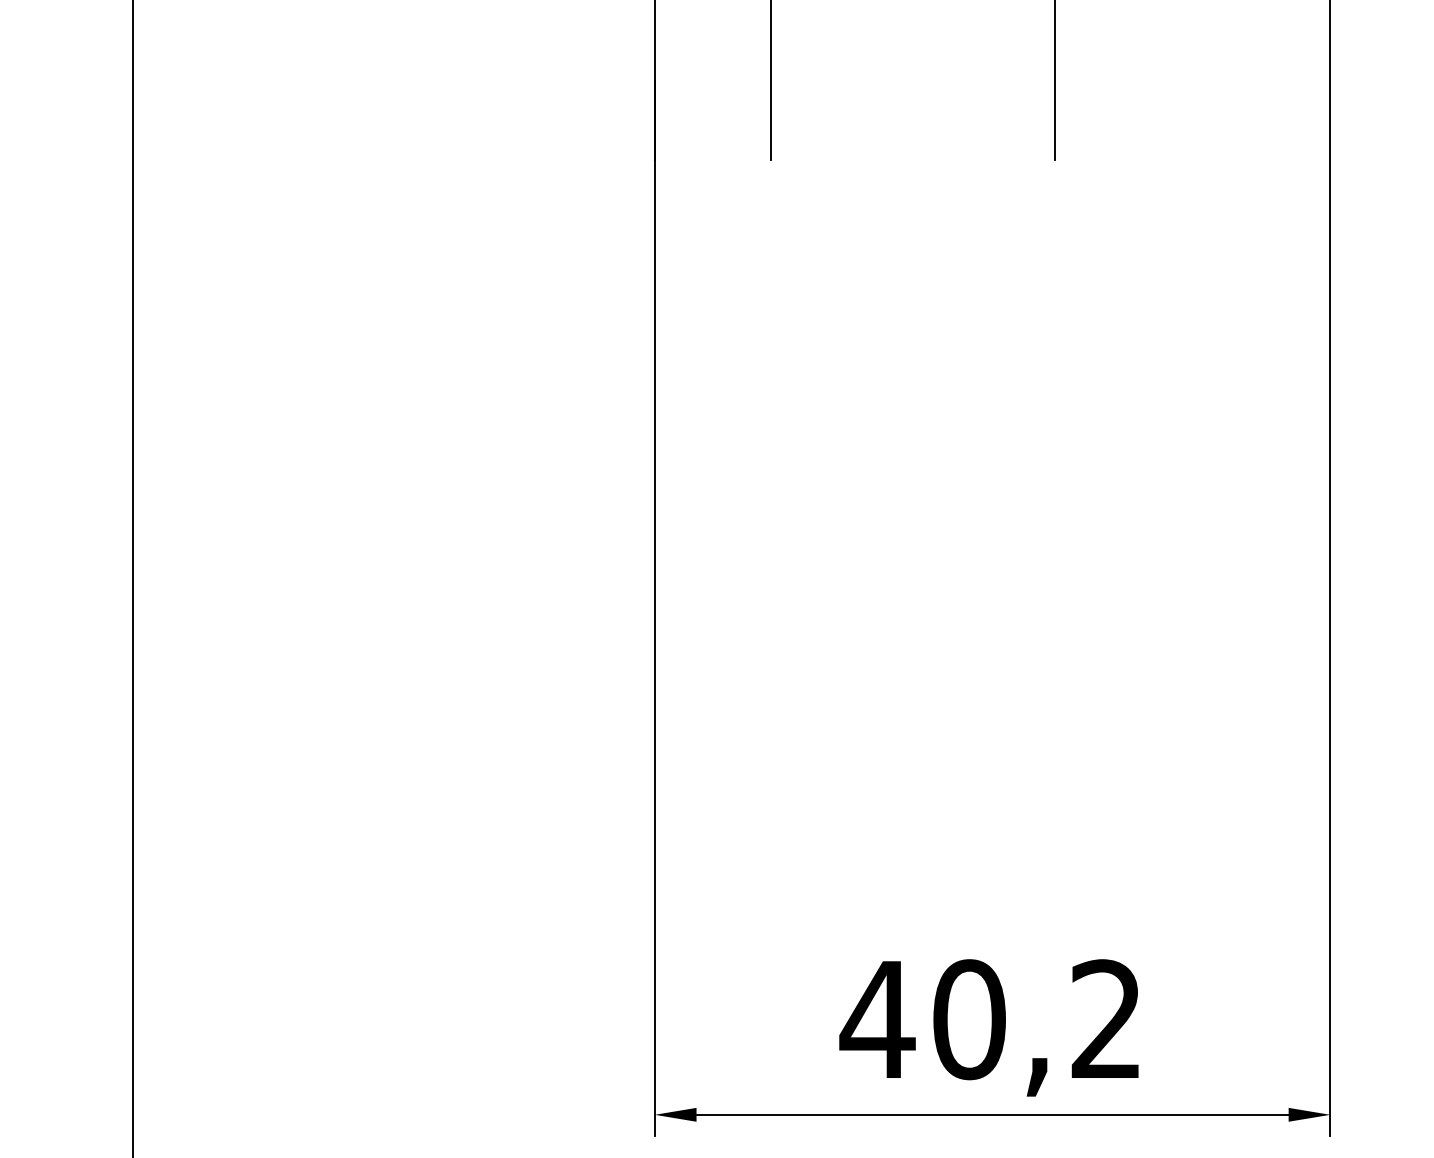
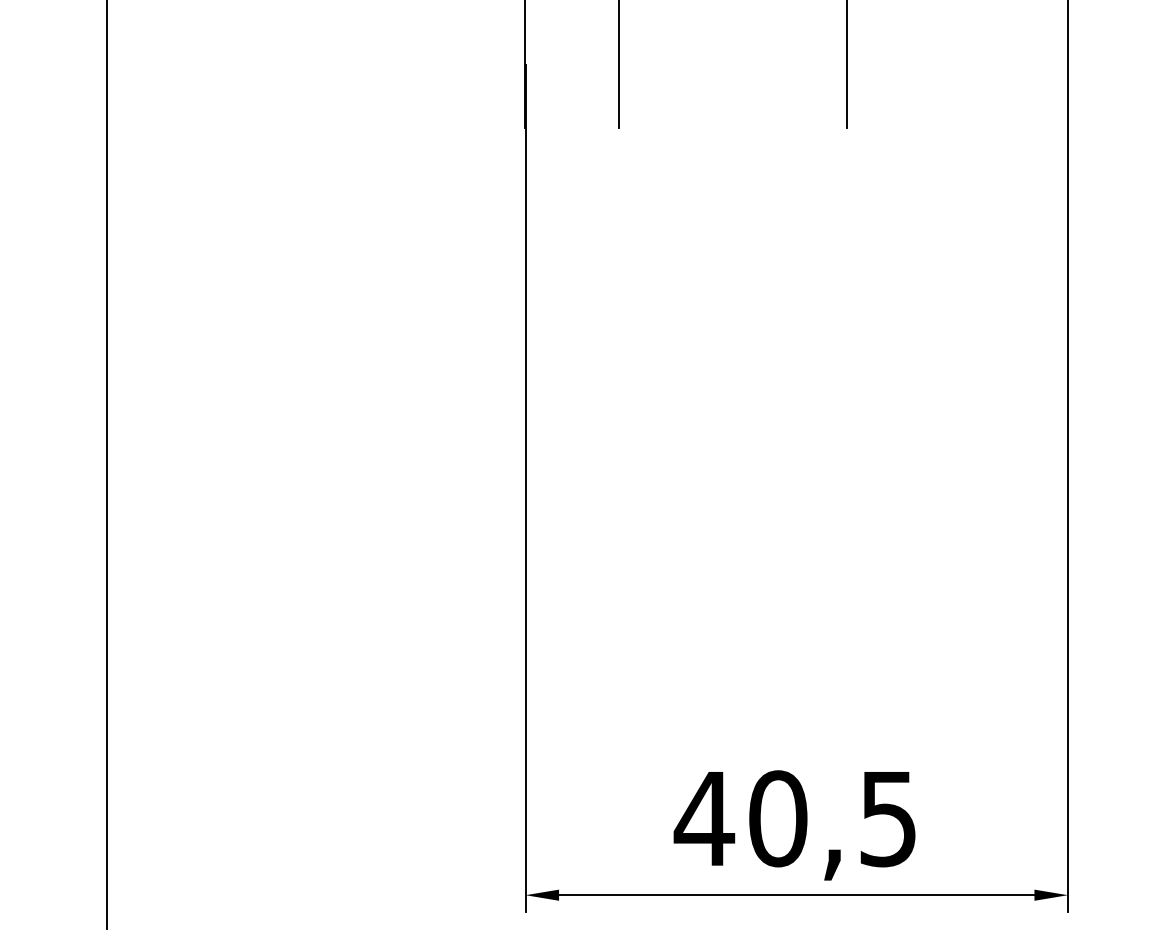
text: (1105, 1019) -> (887, 818), 40,2 -> 40,5

